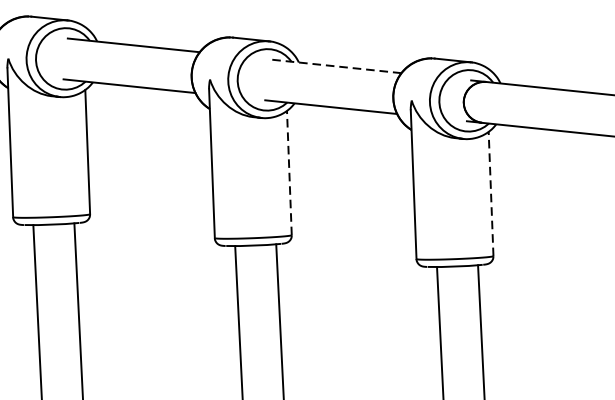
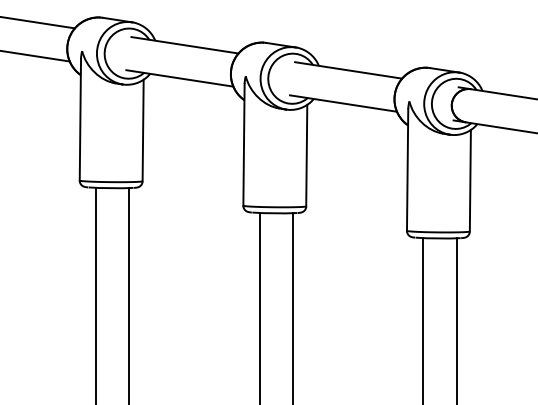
line: (335, 66) -> (348, 70), dashed -> solid
line: (289, 172) -> (306, 155), dashed -> solid
line: (491, 193) -> (470, 180), dashed -> solid

